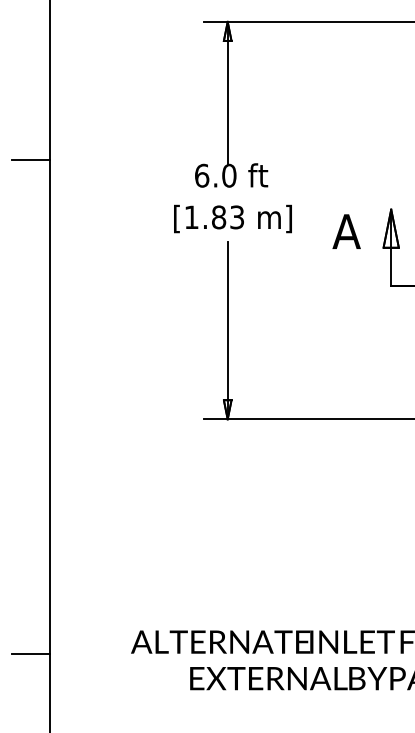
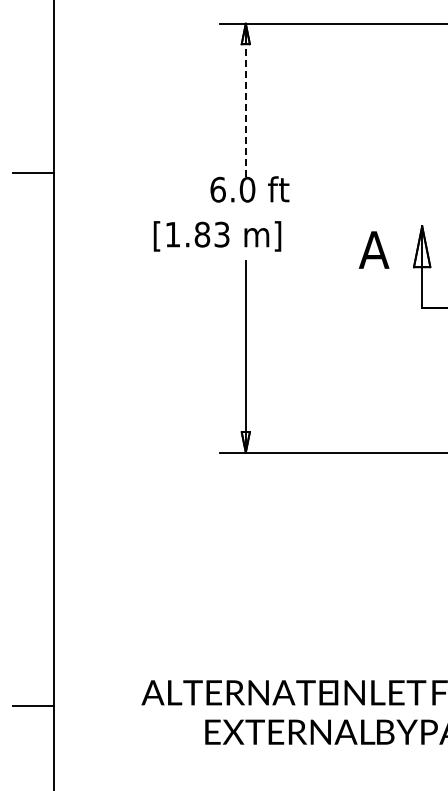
line: (227, 102) -> (245, 110), solid -> dashed
text: (232, 219) -> (217, 236), moved

